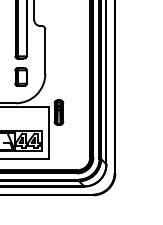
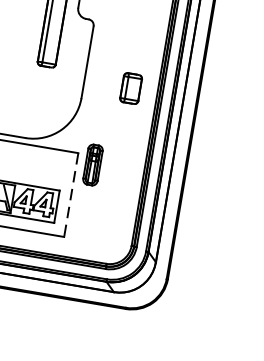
part: (20, 76) -> (130, 87), moved
line: (49, 132) -> (72, 194), solid -> dashed

